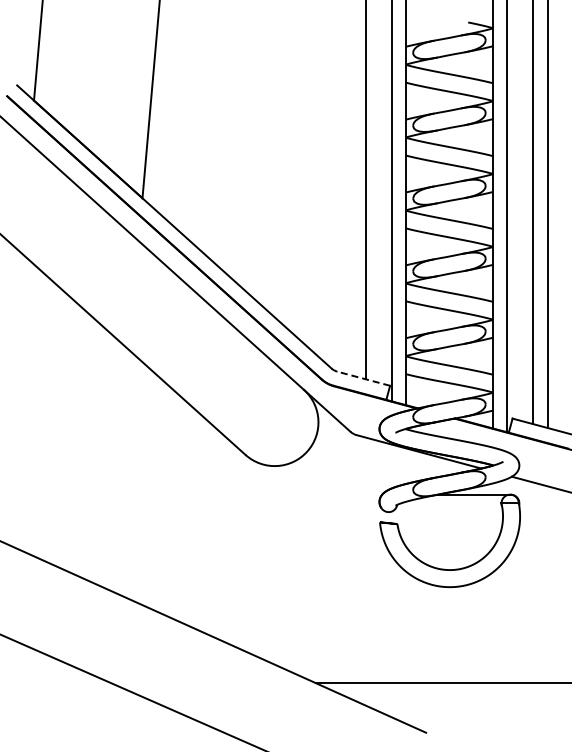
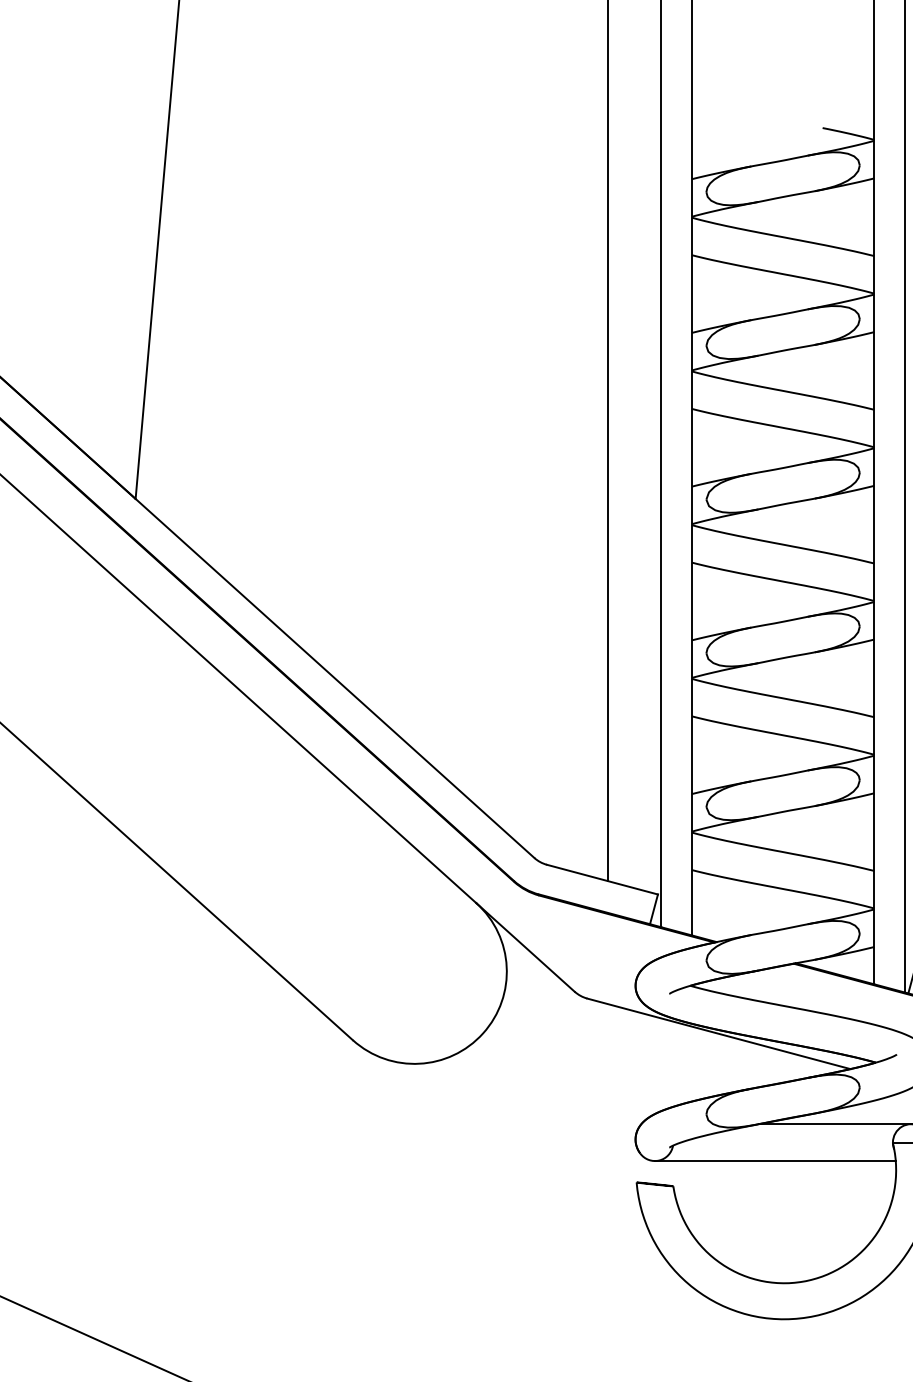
line: (363, 378) -> (601, 879), dashed -> solid
line: (445, 512) -> (774, 1161), added

